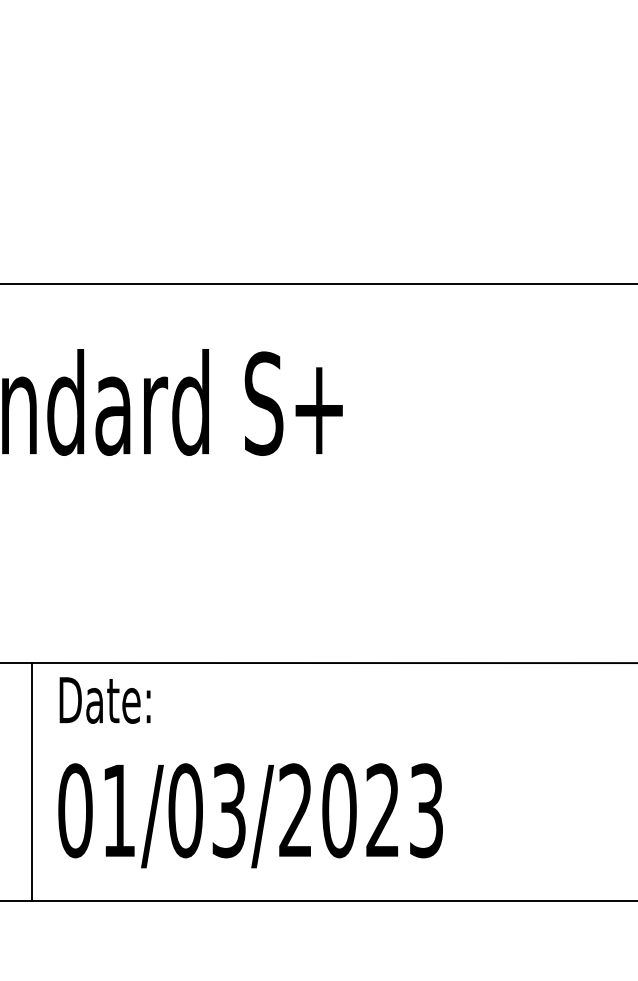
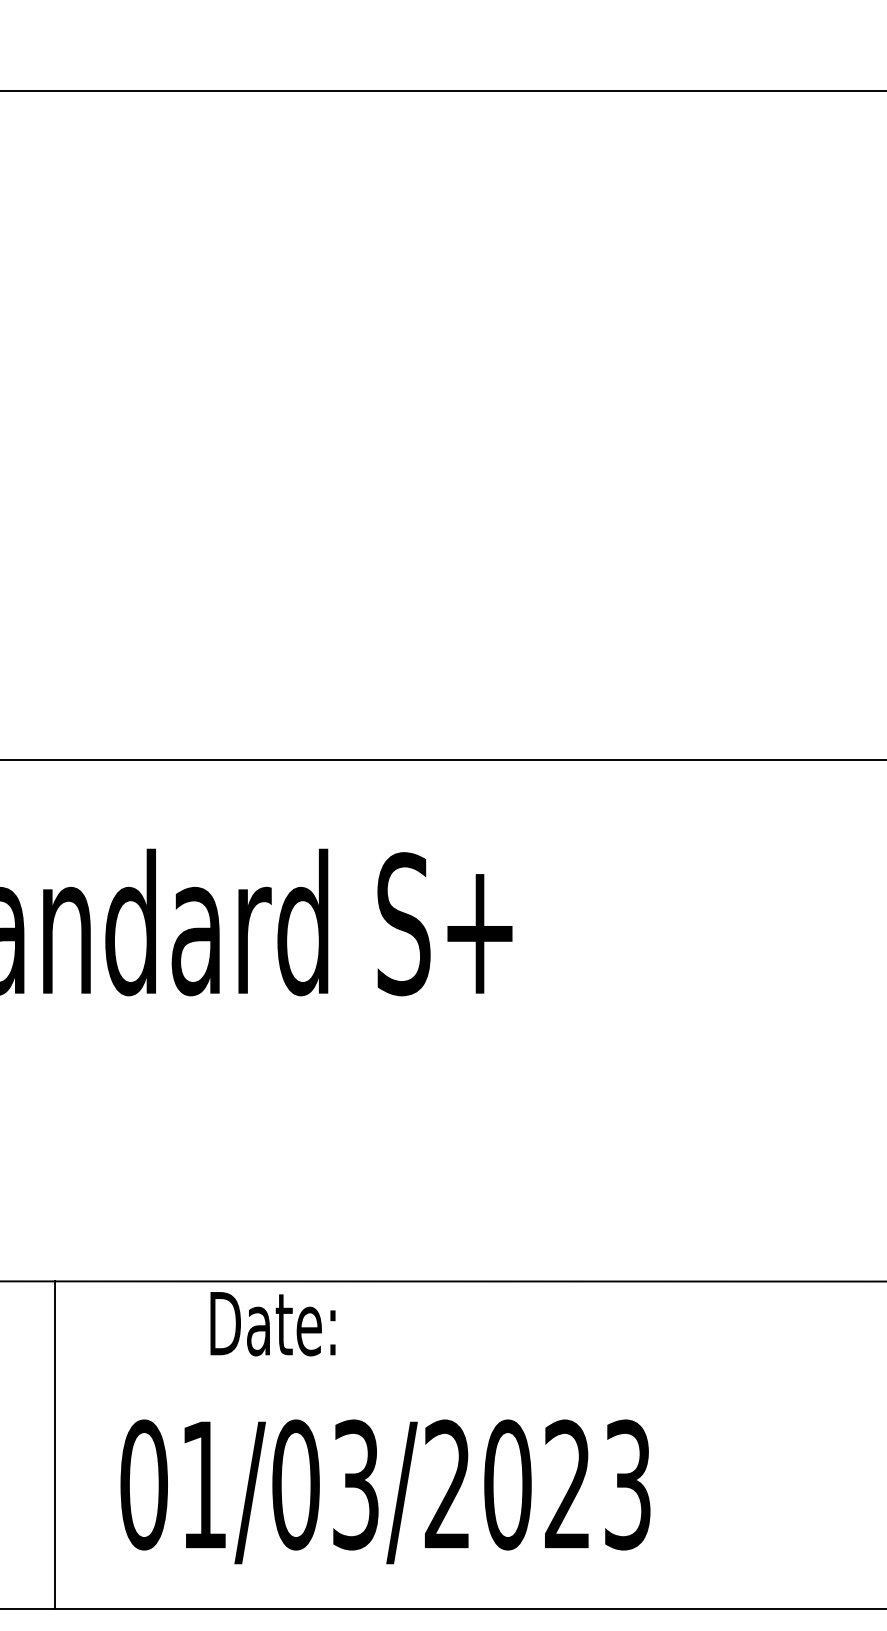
part: (104, 700) -> (272, 1324), moved
line: (32, 782) -> (55, 1445), moved

